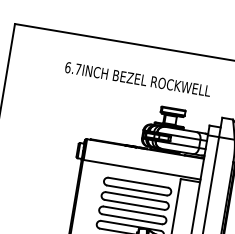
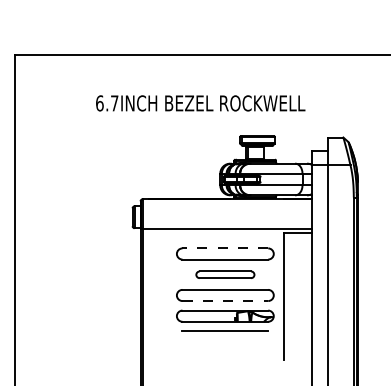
line: (138, 182) -> (225, 248), solid -> dashed
part: (135, 200) -> (225, 274), size x0.6
line: (132, 219) -> (225, 301), solid -> dashed

